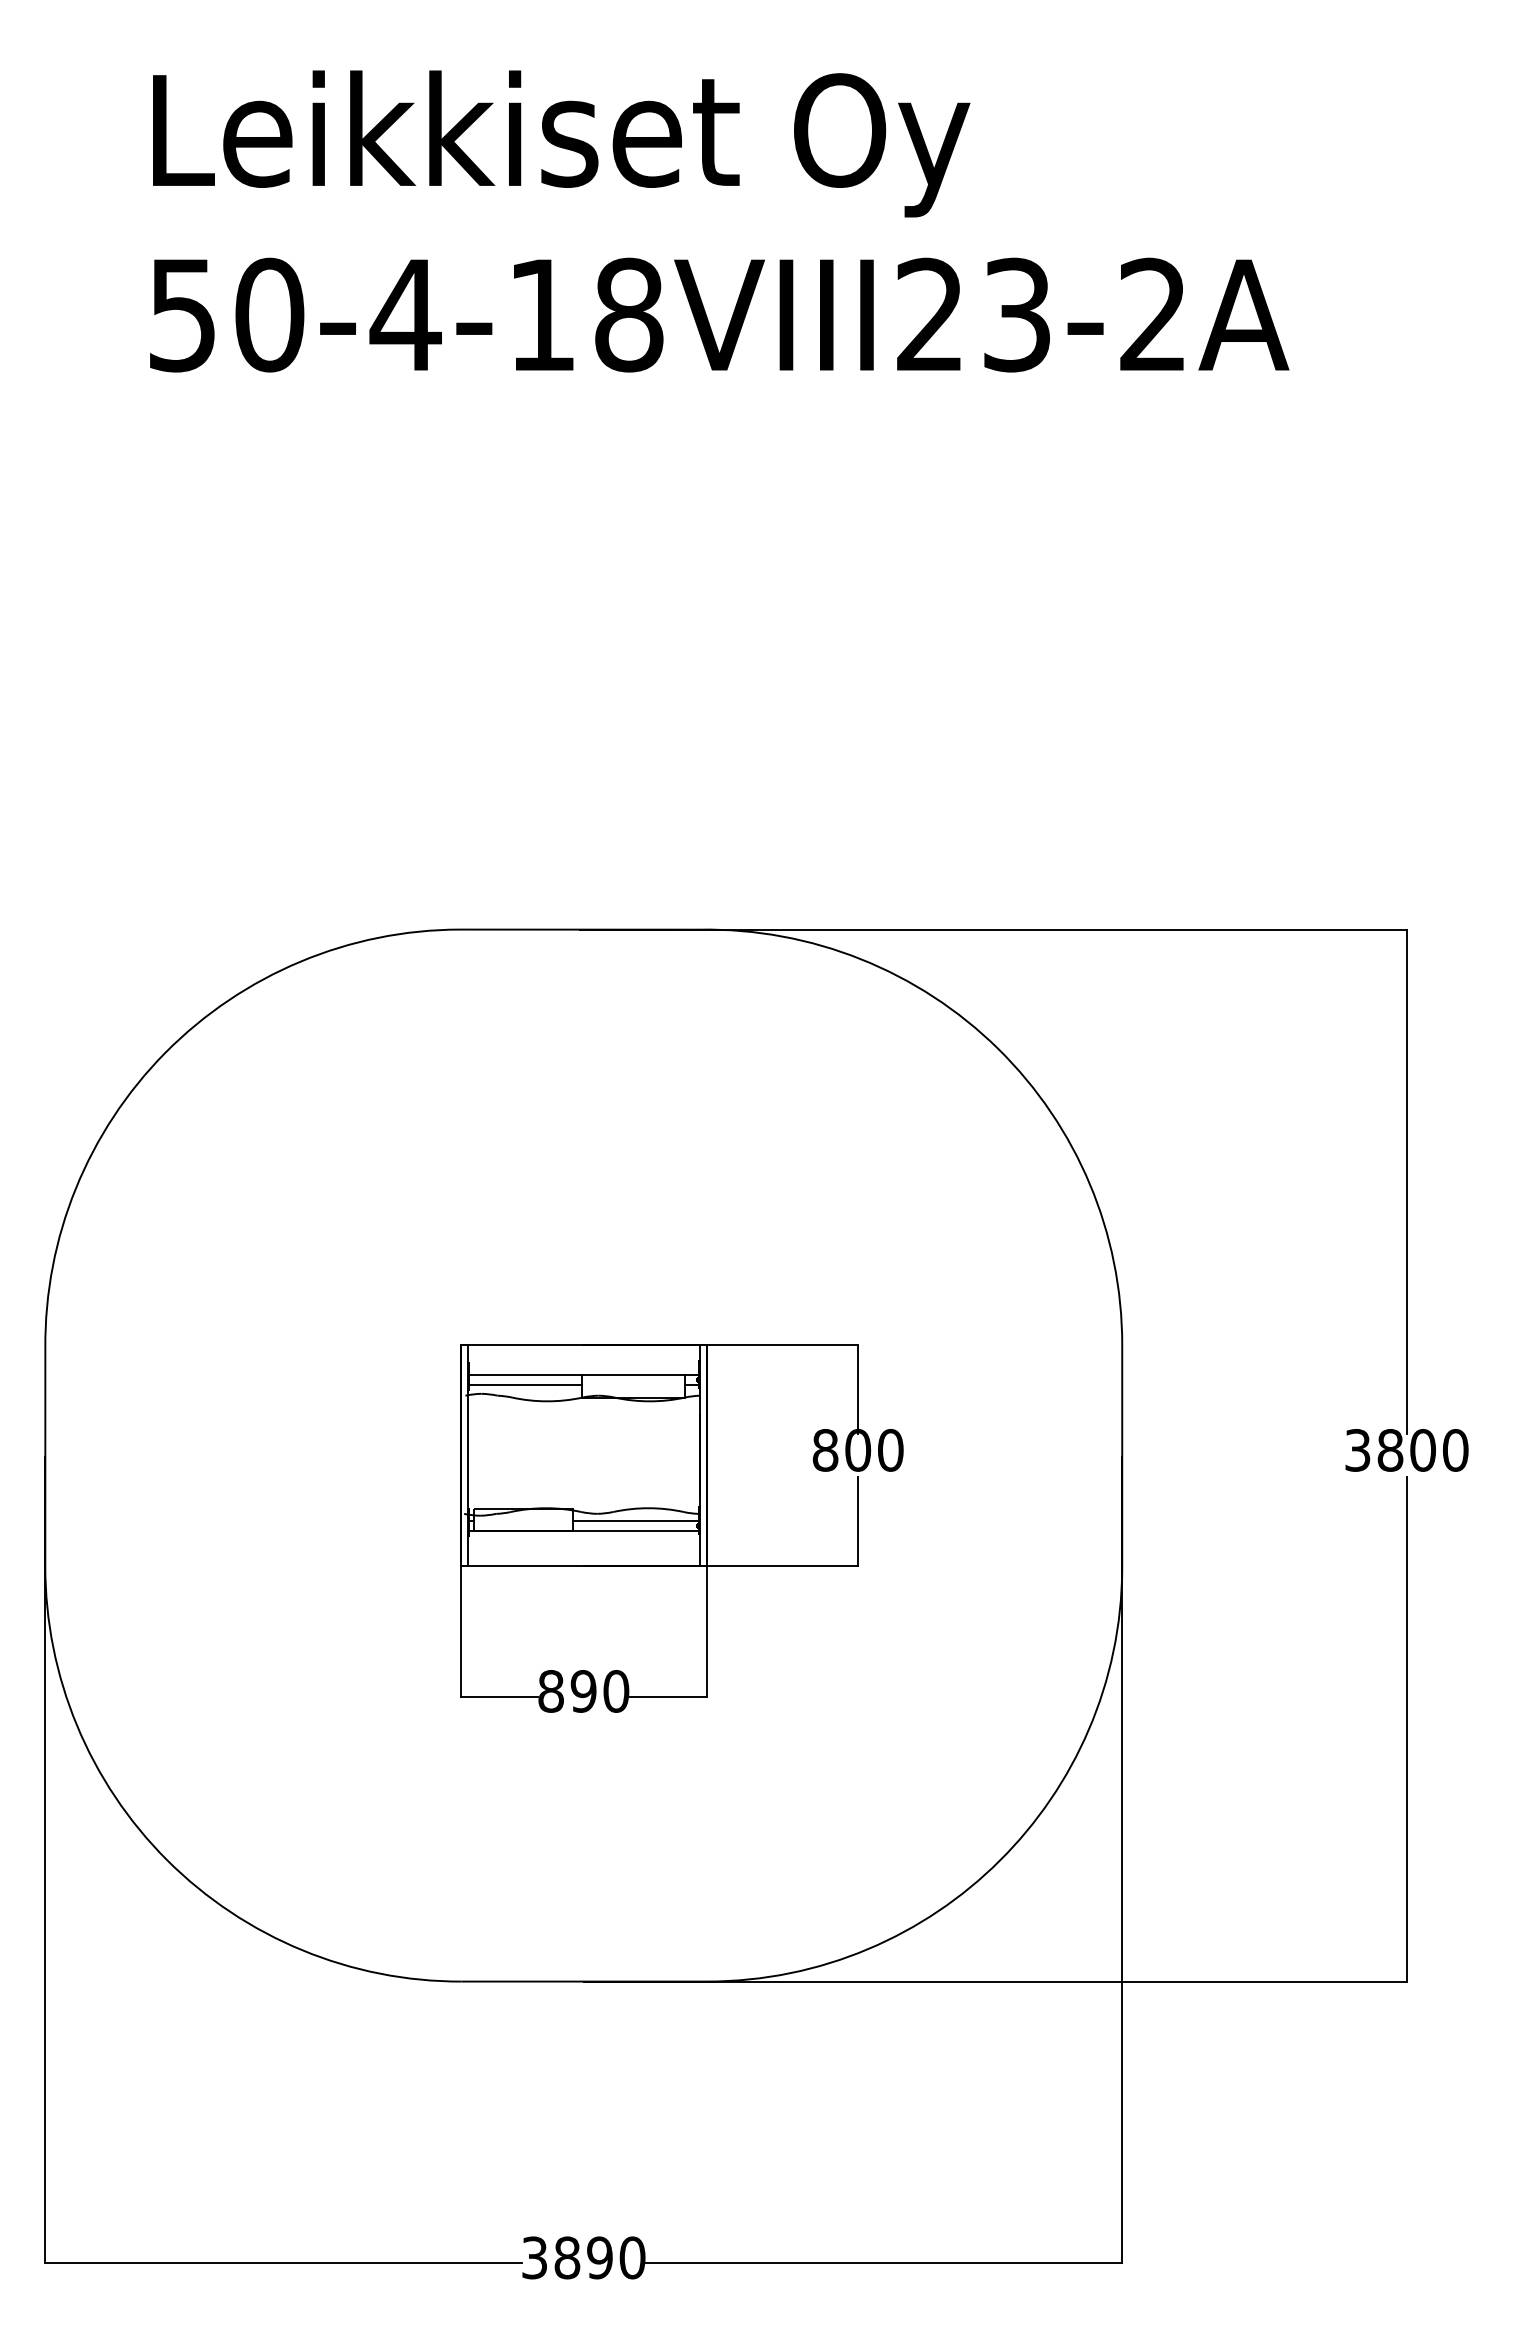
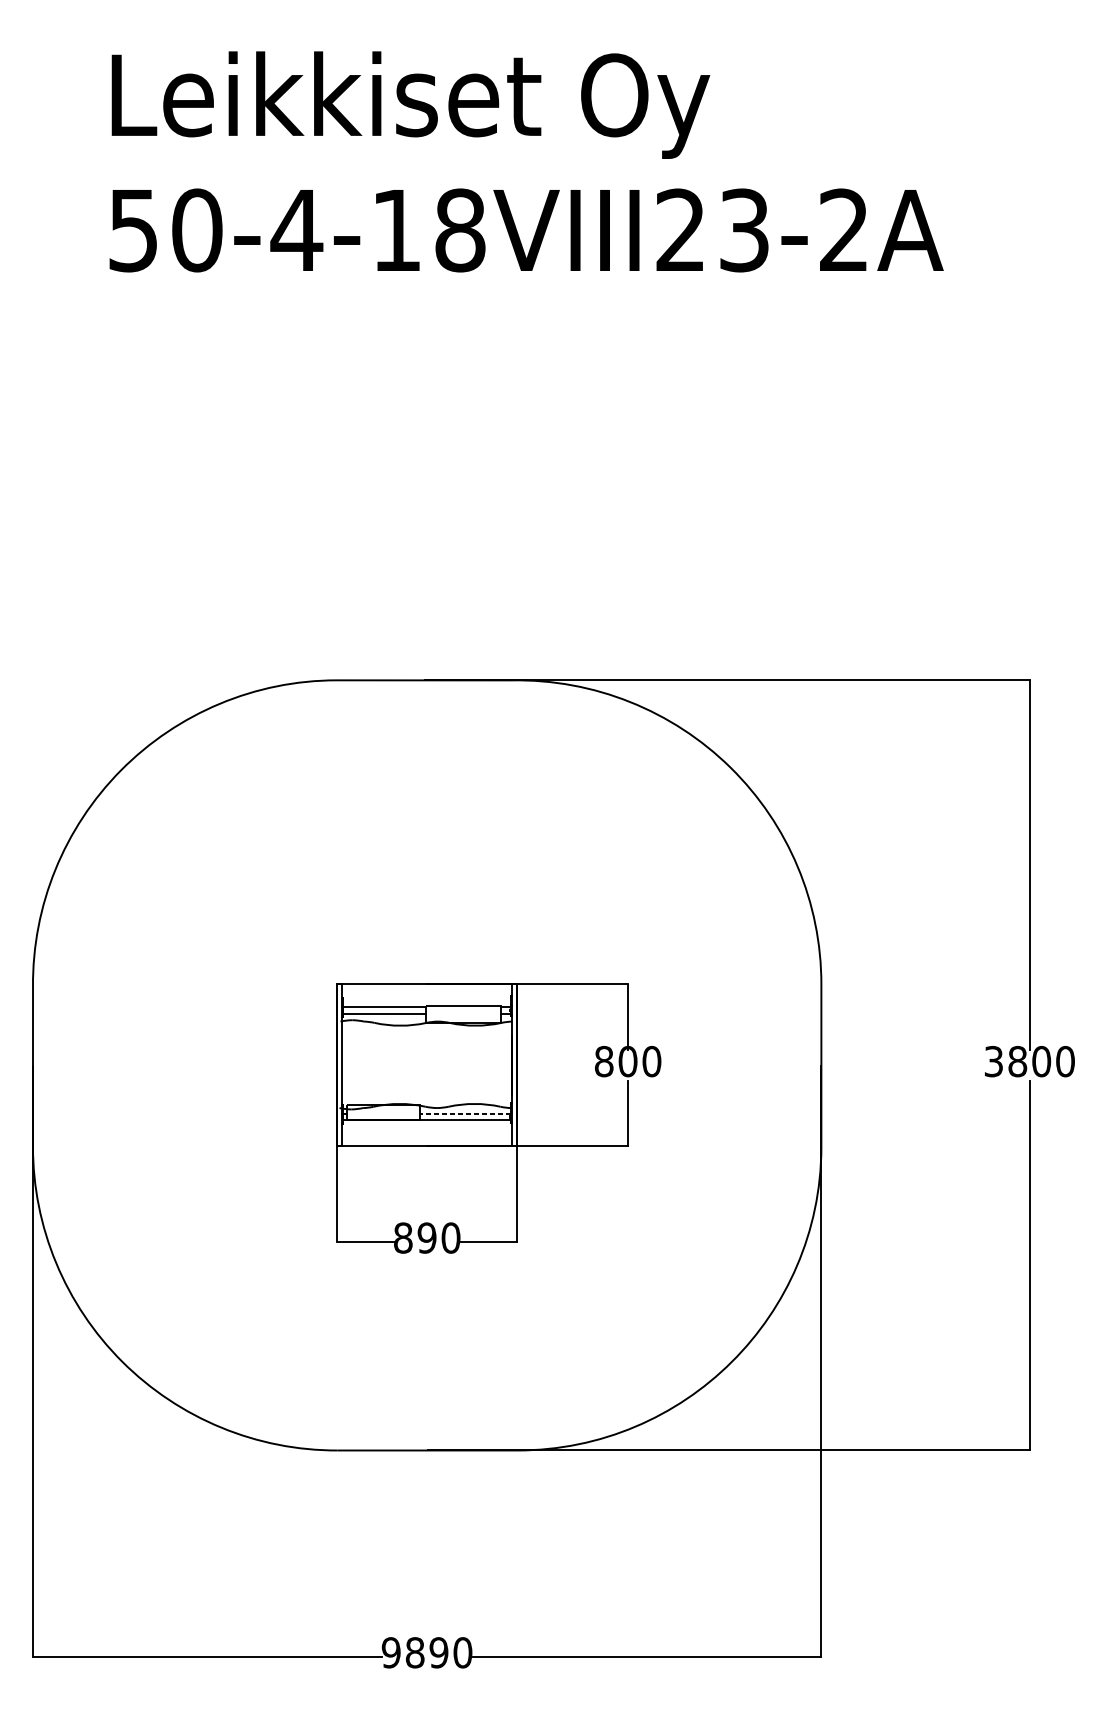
line: (636, 1521) -> (465, 1113), solid -> dashed
text: (534, 2257) -> (391, 1652), 3890 -> 9890

